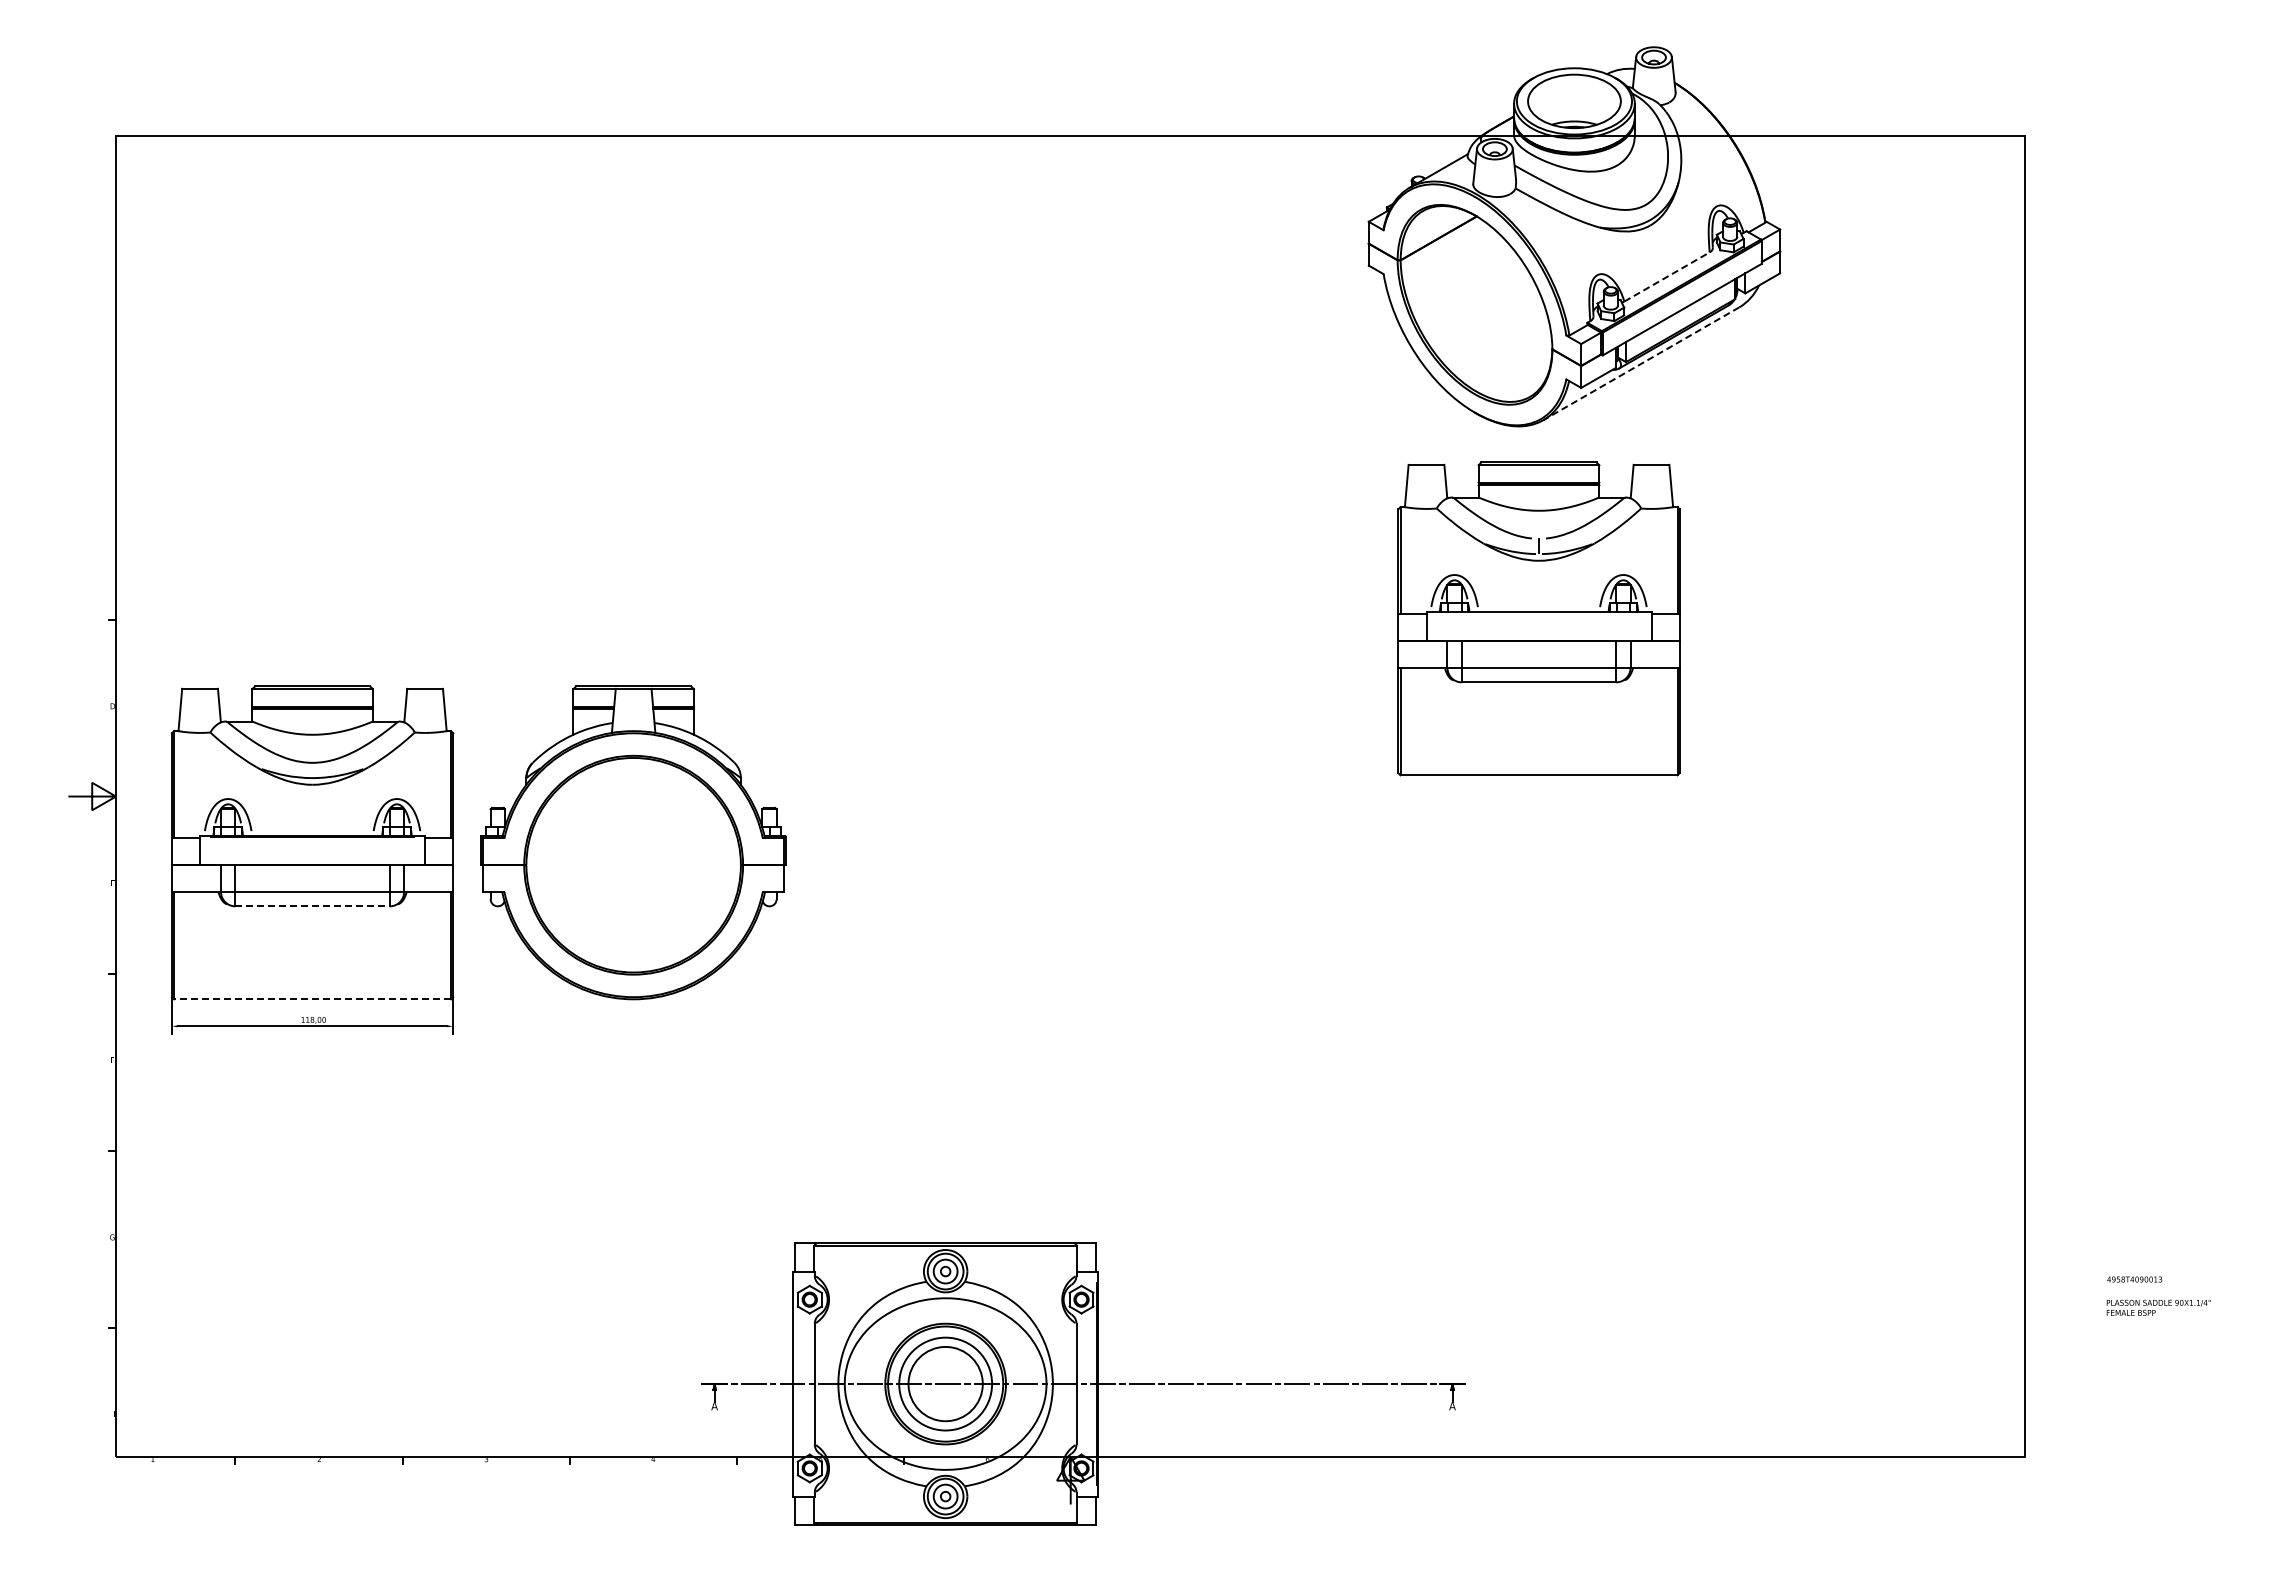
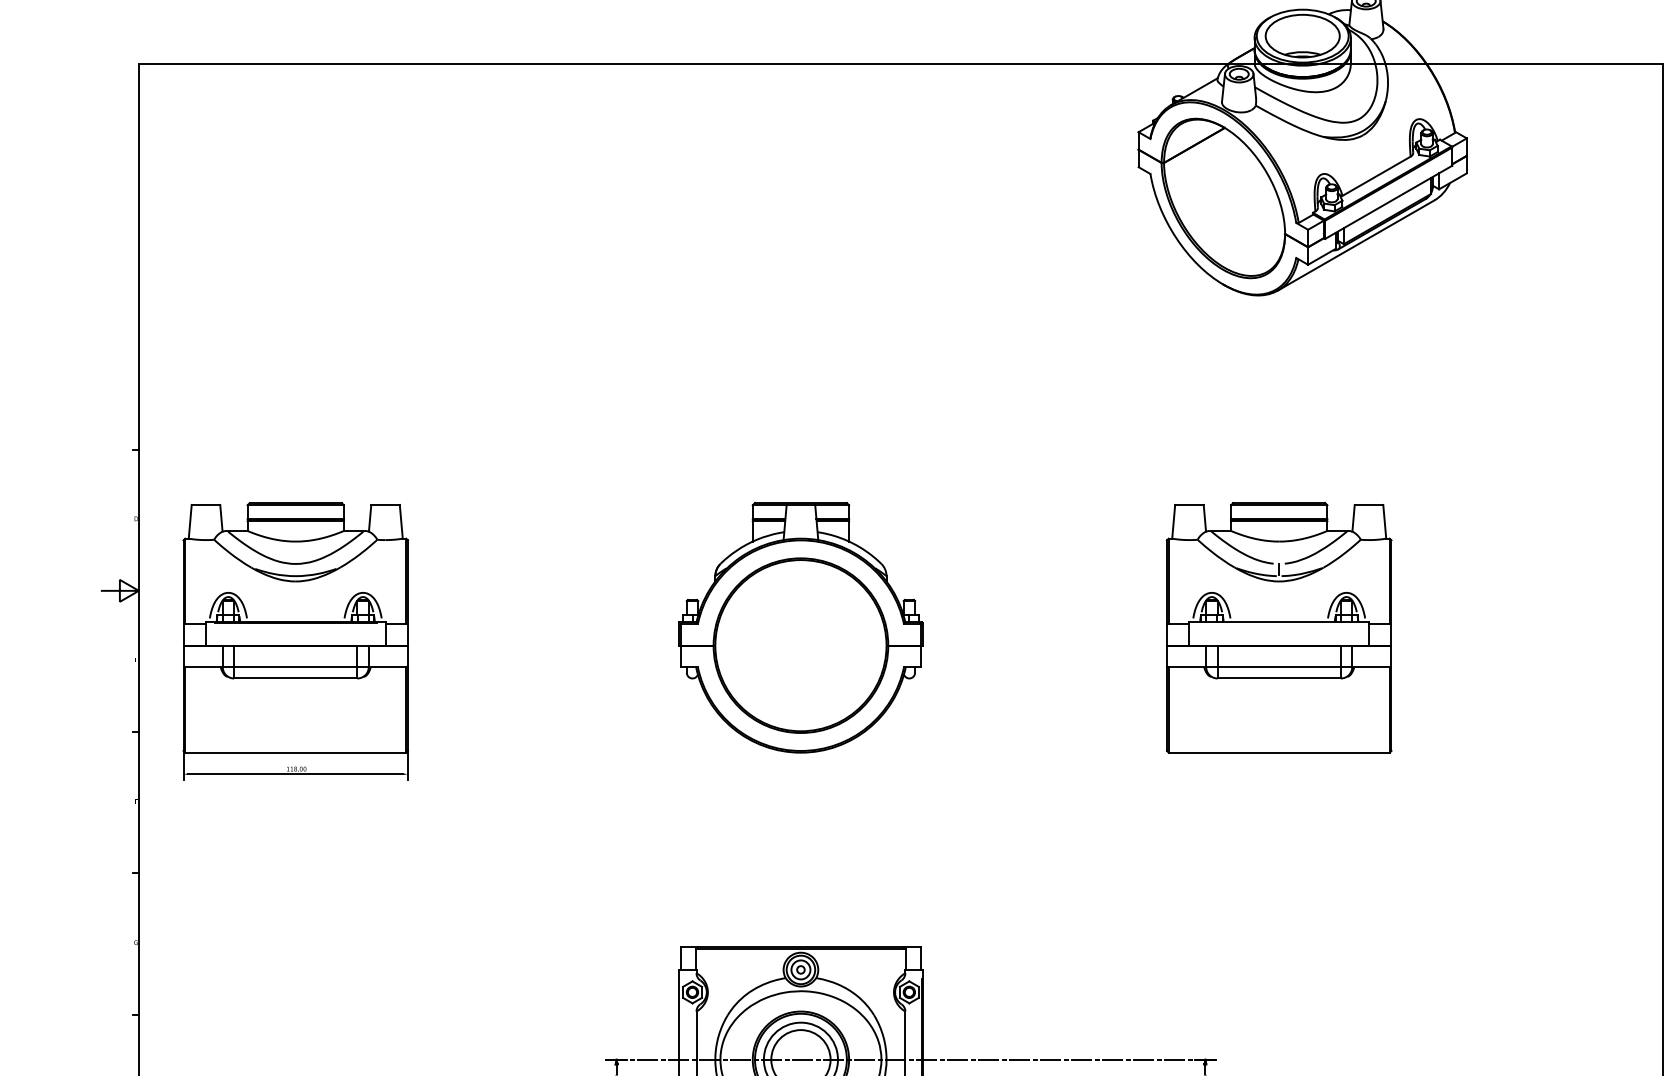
line: (1667, 276) -> (1376, 175), dashed -> solid
line: (1640, 364) -> (1355, 246), dashed -> solid
part: (1538, 618) -> (1278, 627), moved
part: (633, 842) -> (800, 627), moved
line: (313, 906) -> (296, 678), dashed -> solid
line: (312, 999) -> (295, 752), dashed -> solid

